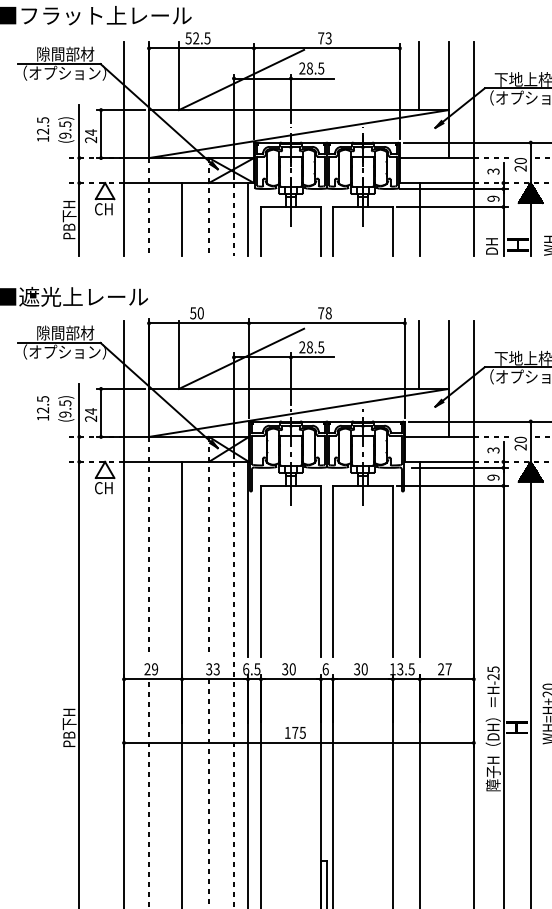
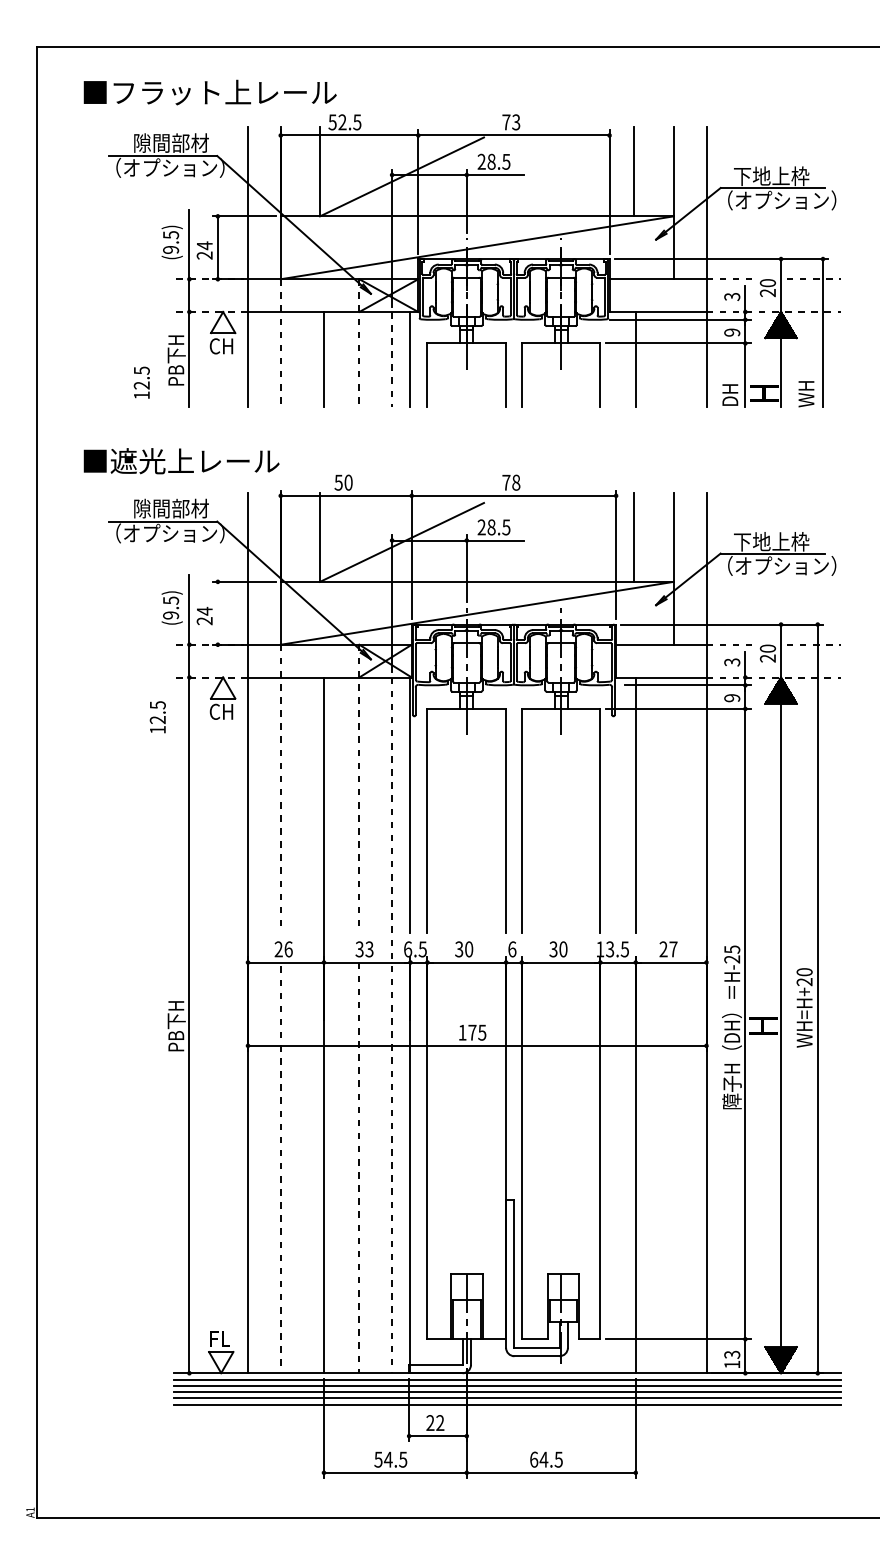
text: (42, 129) -> (141, 382), moved
text: (42, 408) -> (157, 717), moved
line: (100, 412) -> (217, 612), removed
text: (154, 669) -> (288, 949), 29 -> 26

